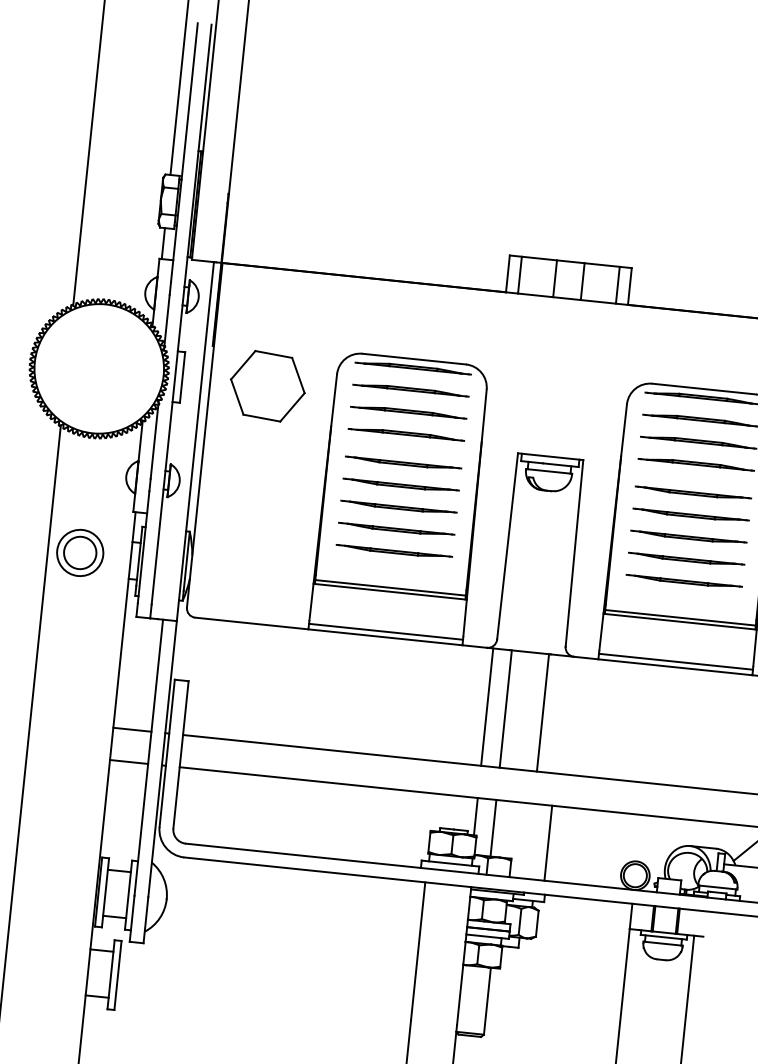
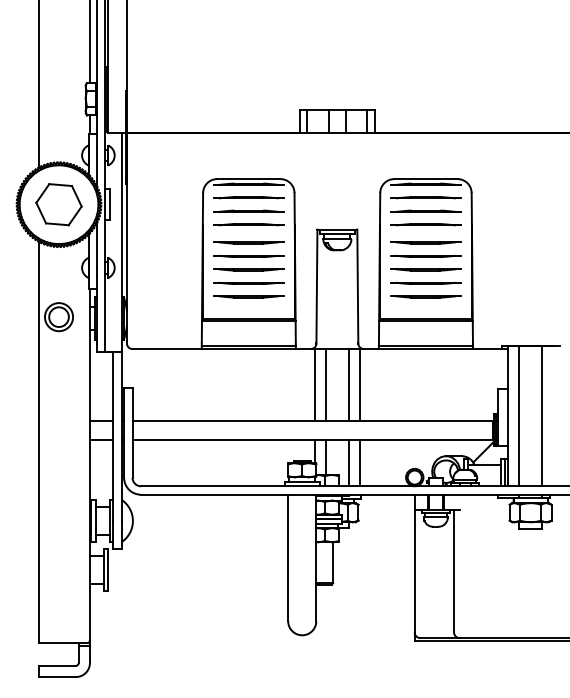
part: (267, 385) -> (58, 204), moved
line: (562, 714) -> (360, 384), added
line: (529, 841) -> (348, 463), added

